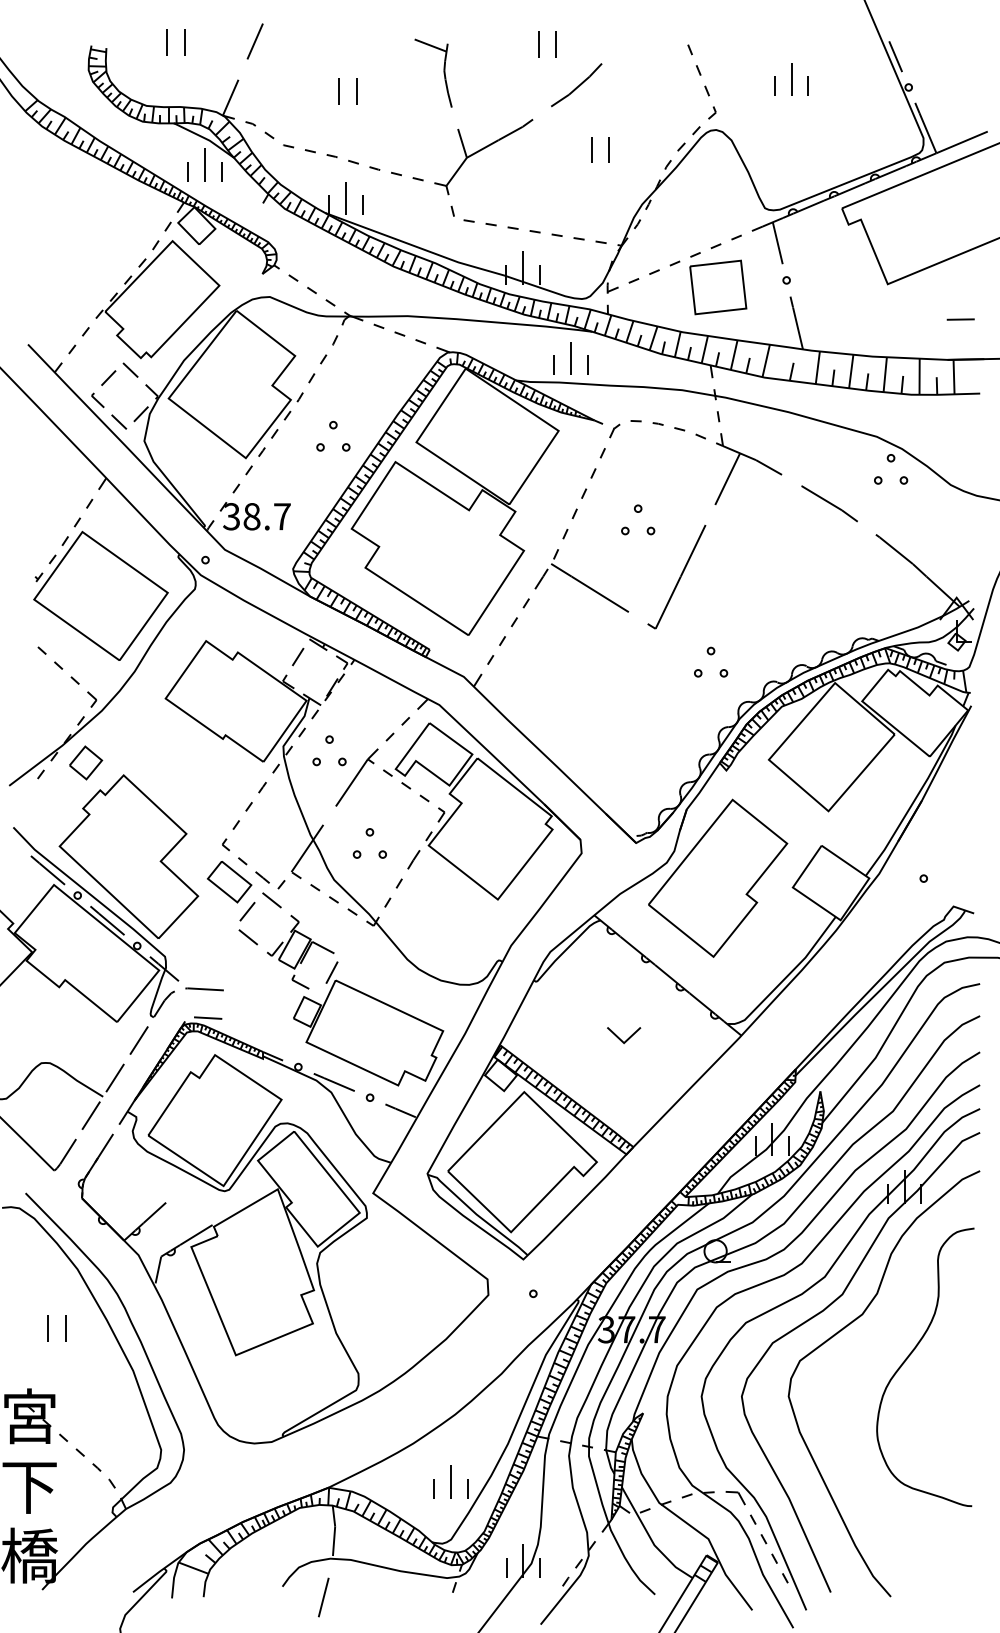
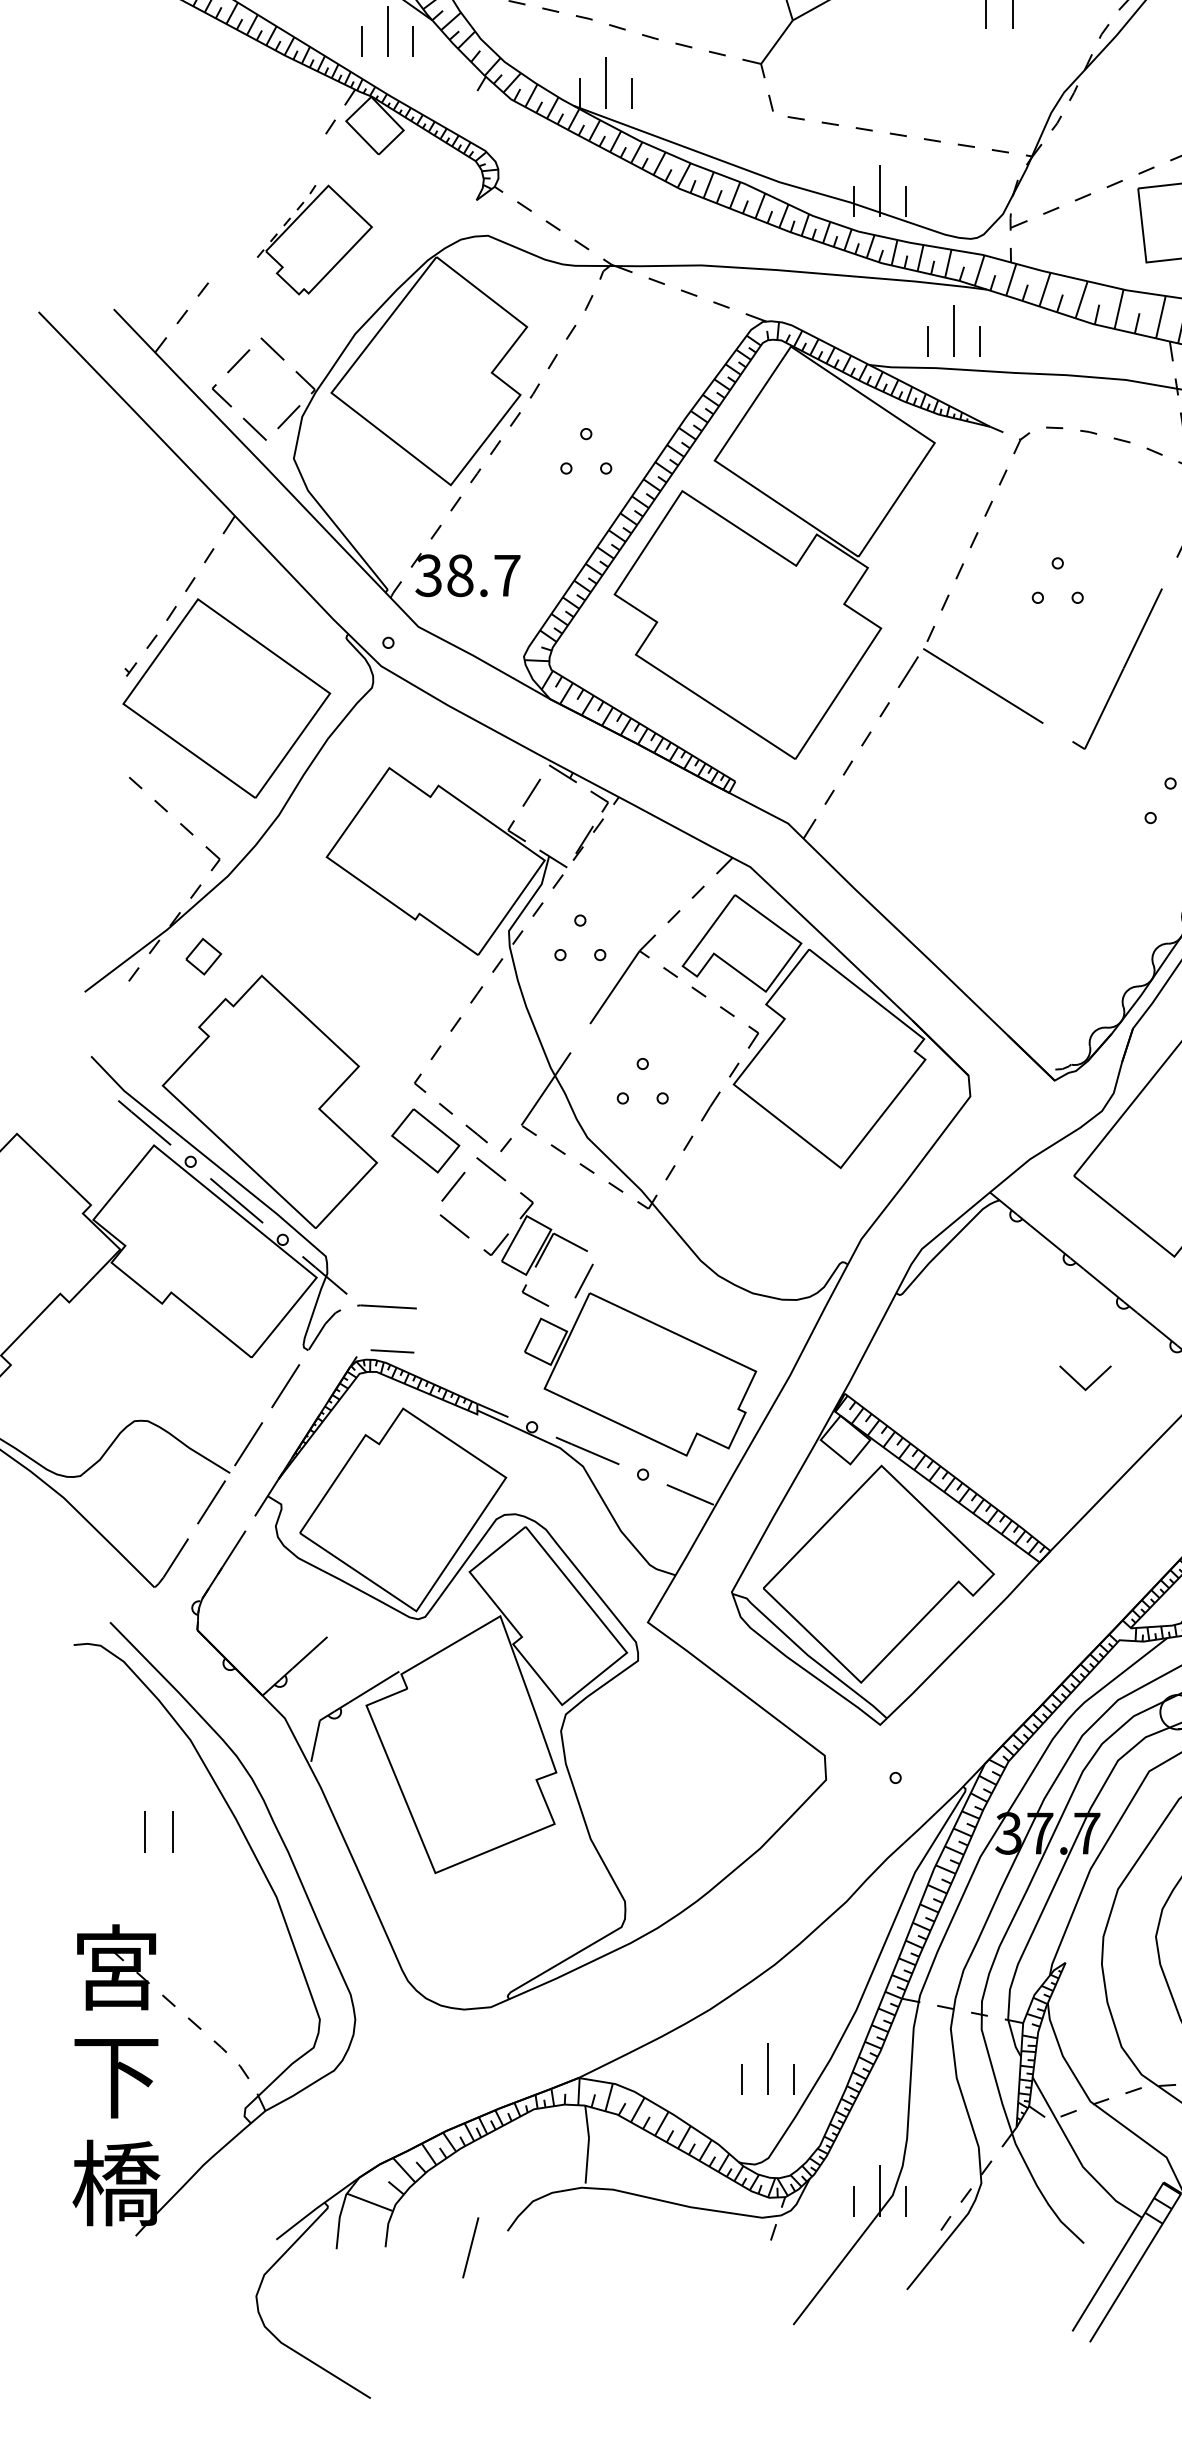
part: (157, 299) -> (314, 239), size x0.6
part: (86, 762) -> (204, 955), size x0.7
part: (624, 1035) -> (1086, 1378), moved
line: (323, 1597) -> (470, 2247), moved

